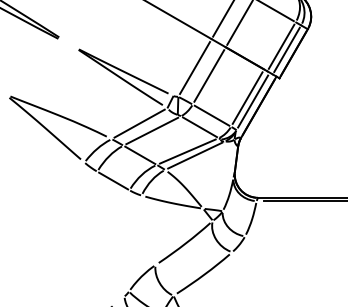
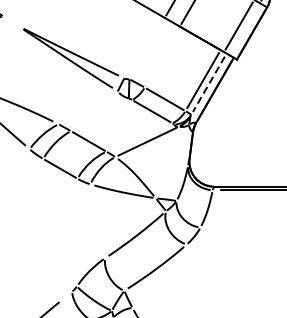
line: (286, 49) -> (244, 28), removed
line: (195, 67) -> (147, 48), removed
line: (209, 75) -> (162, 56), removed
line: (253, 101) -> (209, 84), solid -> dashed
line: (139, 123) -> (88, 107), removed
line: (152, 130) -> (101, 115), removed
line: (187, 151) -> (139, 137), removed

